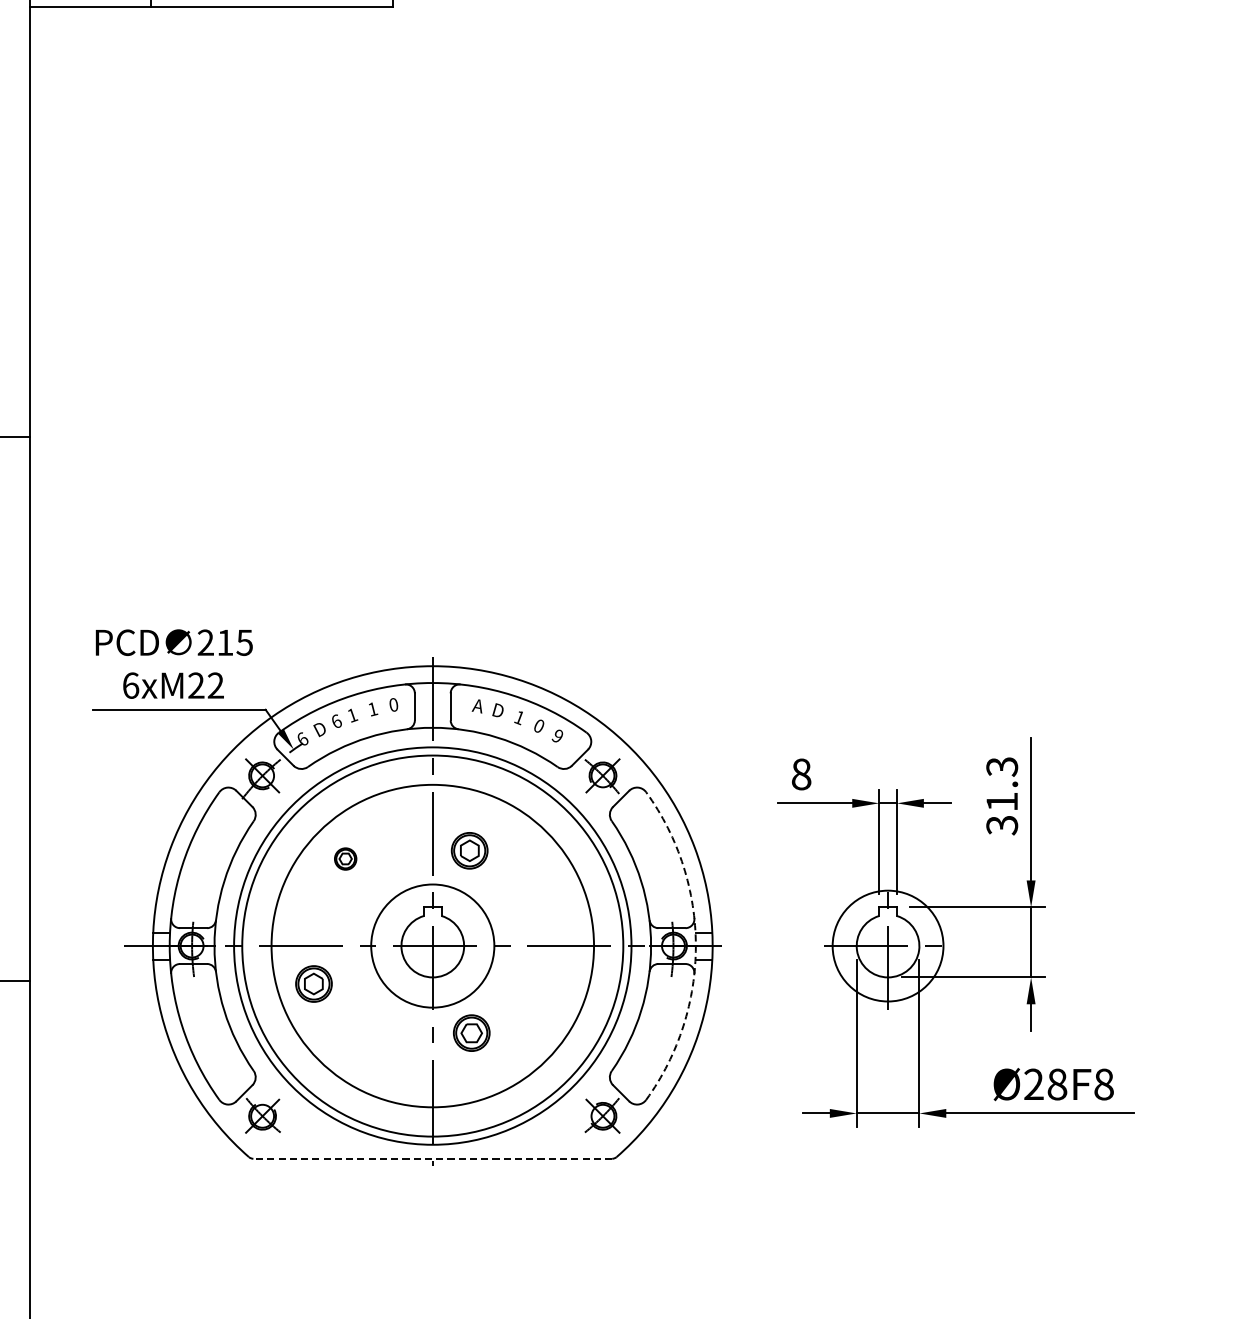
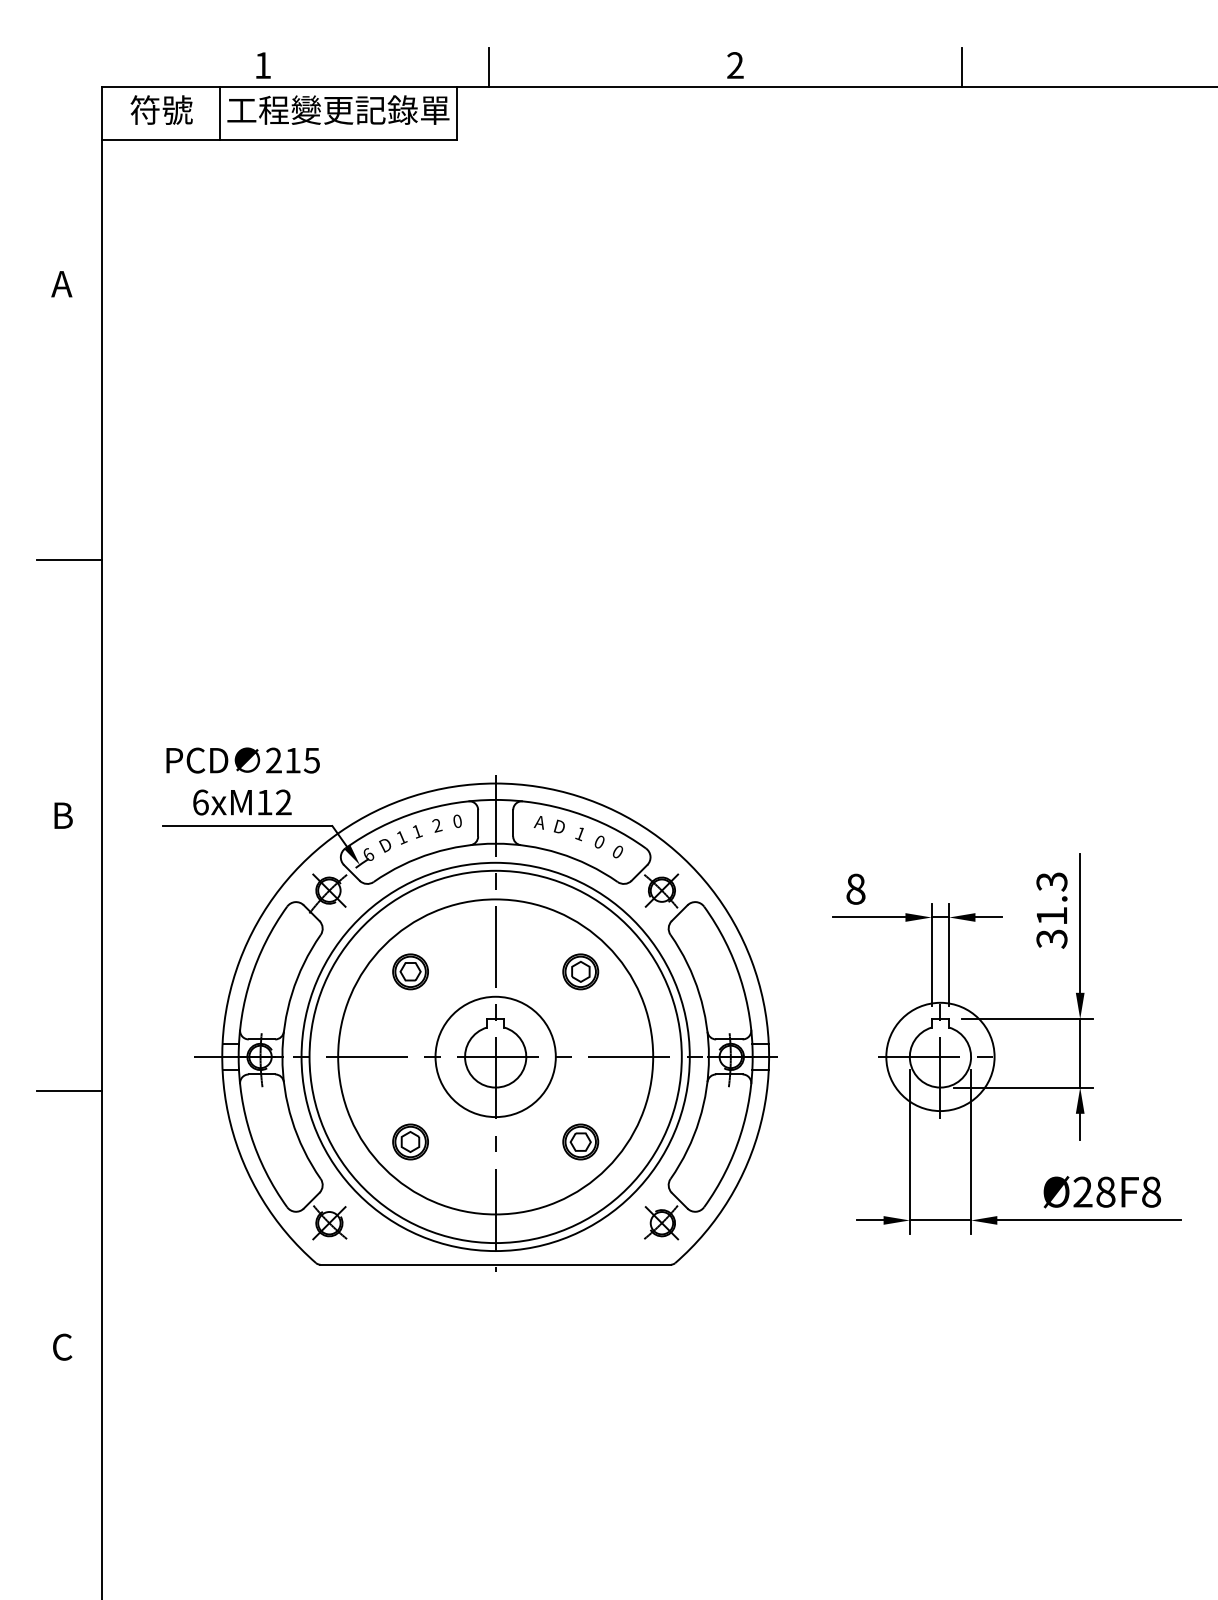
text: (196, 685) -> (264, 802), 6xM22 -> 6xM12
text: (373, 709) -> (437, 825), 1 -> 2
text: (337, 721) -> (402, 837), 6 -> 1
text: (557, 735) -> (617, 851), 9 -> 0
part: (469, 850) -> (580, 971), moved
part: (345, 858) -> (410, 971), size x1.67
arc: (695, 945) -> (752, 1056), dashed -> solid
part: (313, 983) -> (410, 1141), moved
part: (471, 1032) -> (580, 1141), moved
line: (432, 1158) -> (495, 1264), dashed -> solid

